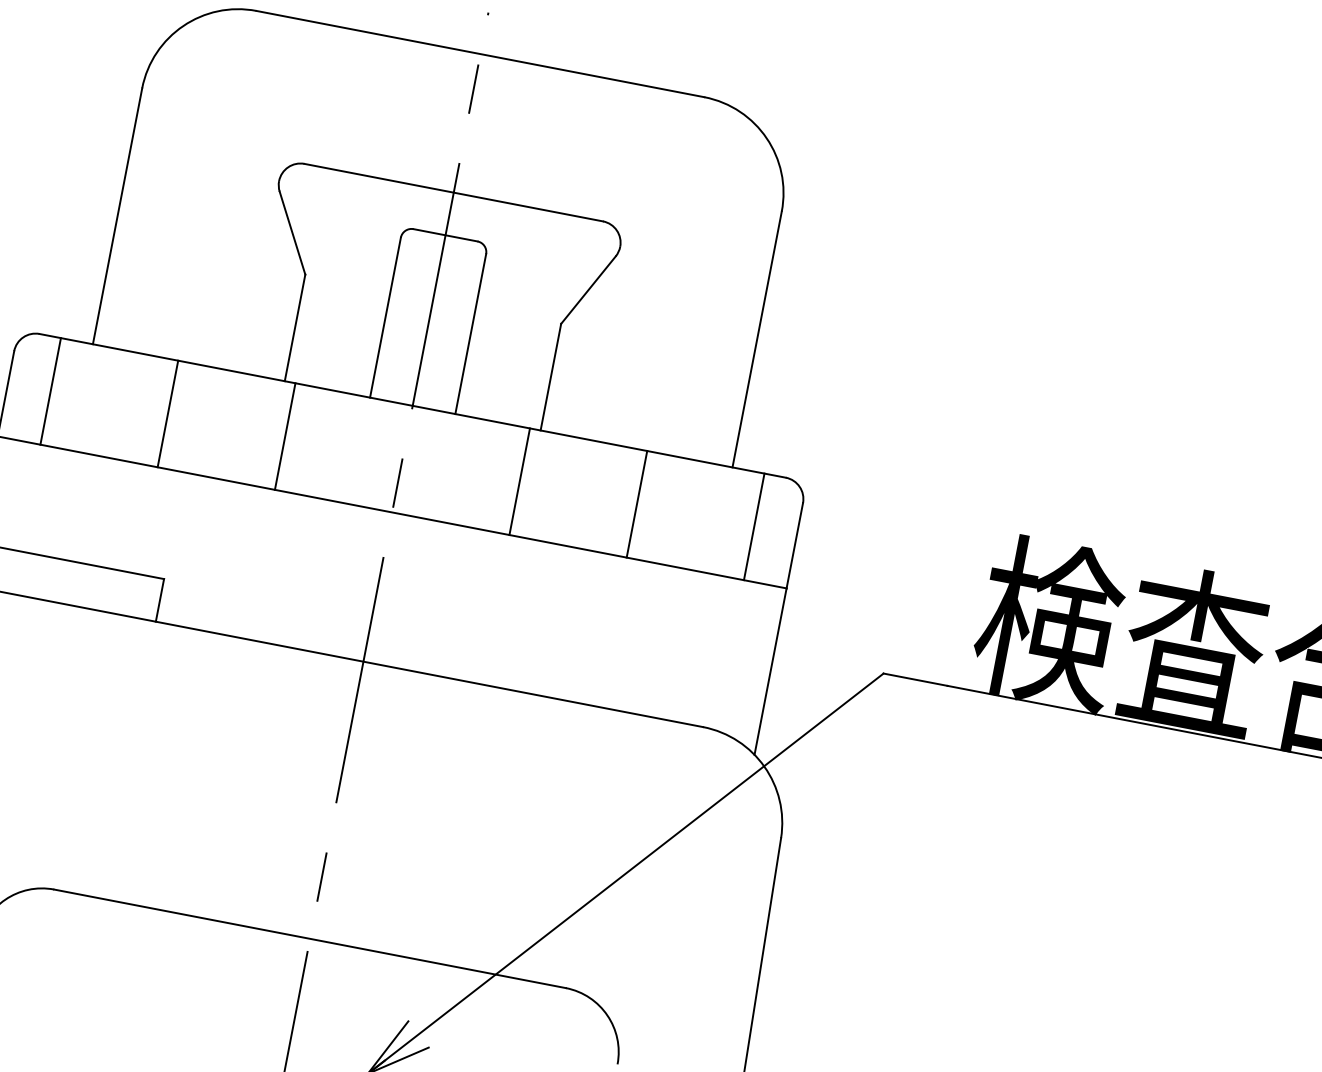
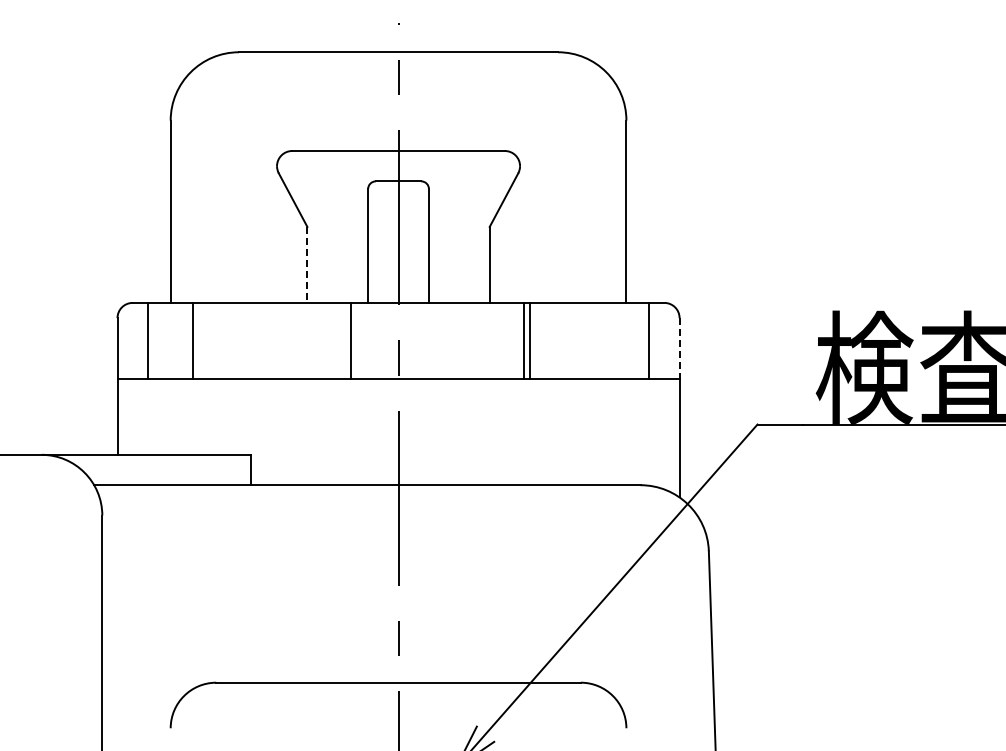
line: (295, 327) -> (307, 264), solid -> dashed
line: (168, 413) -> (193, 340), moved
line: (286, 436) -> (351, 340), moved
line: (520, 481) -> (524, 340), moved
line: (636, 503) -> (529, 340), moved
line: (794, 545) -> (679, 348), solid -> dashed

